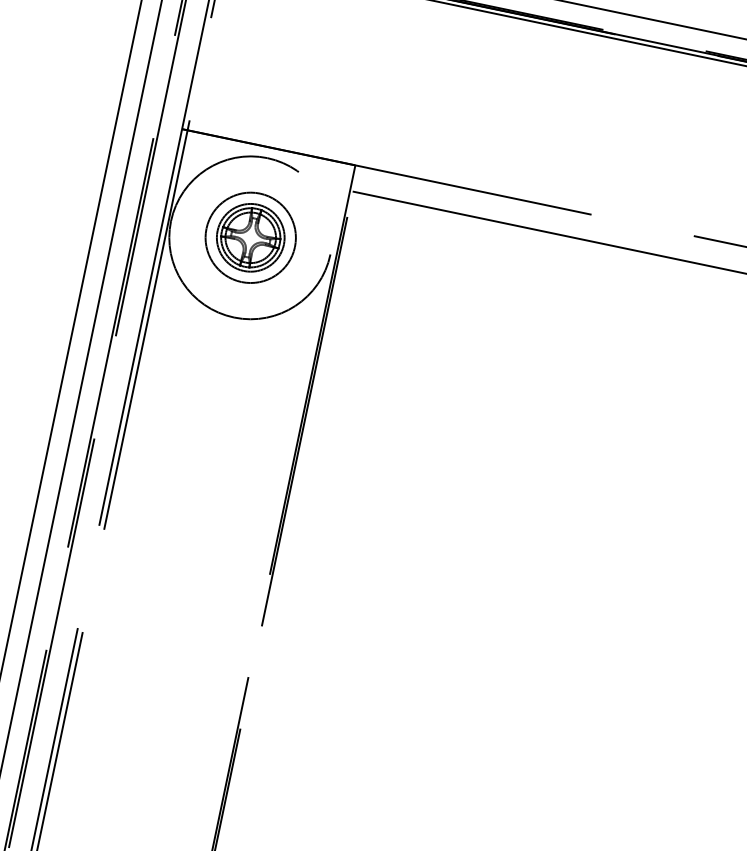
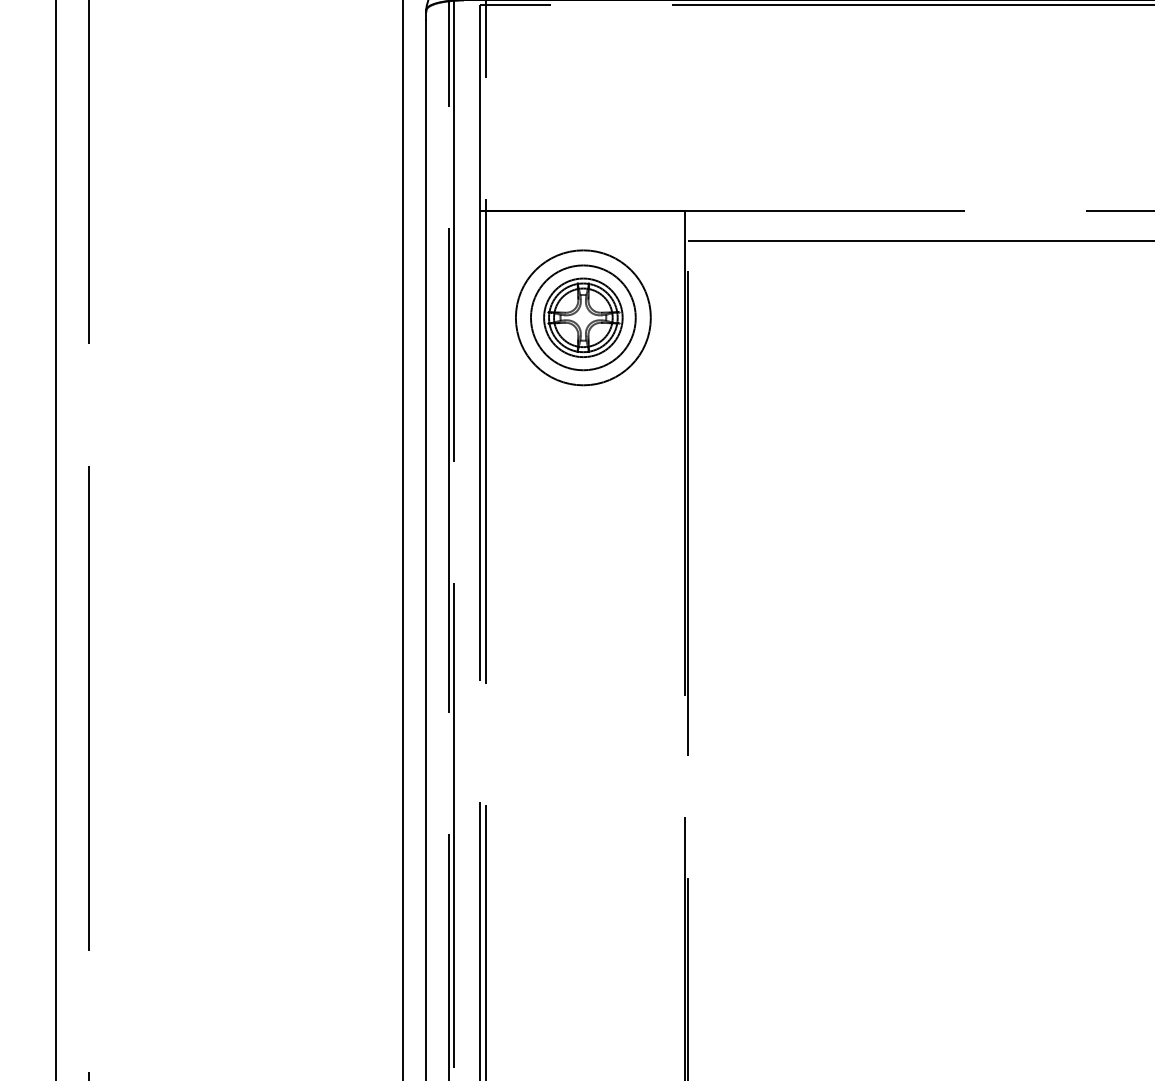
circle: (250, 237) -> (582, 317), size x0.71

